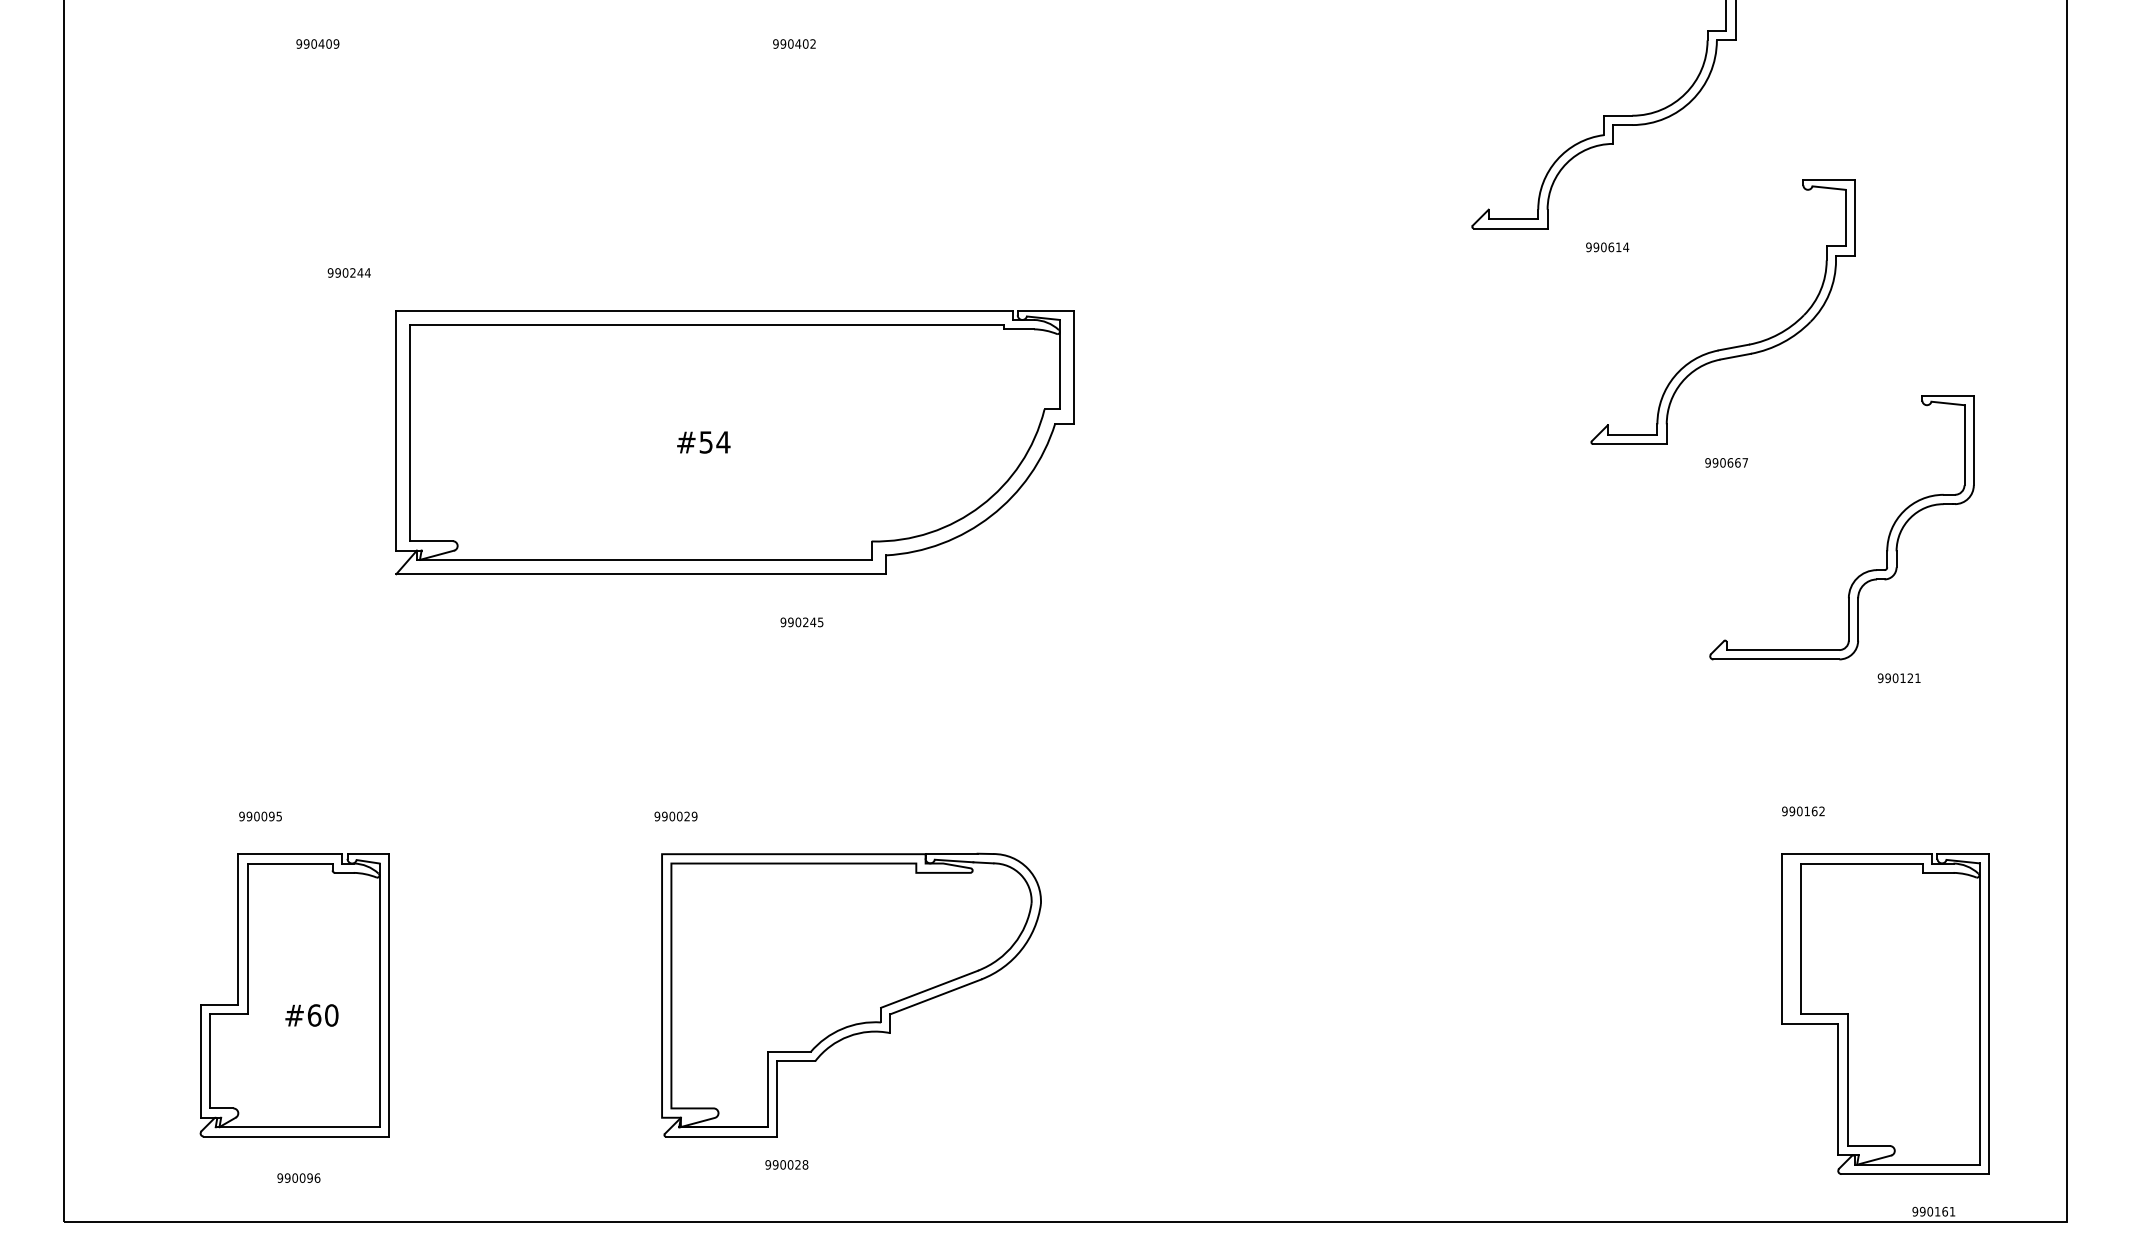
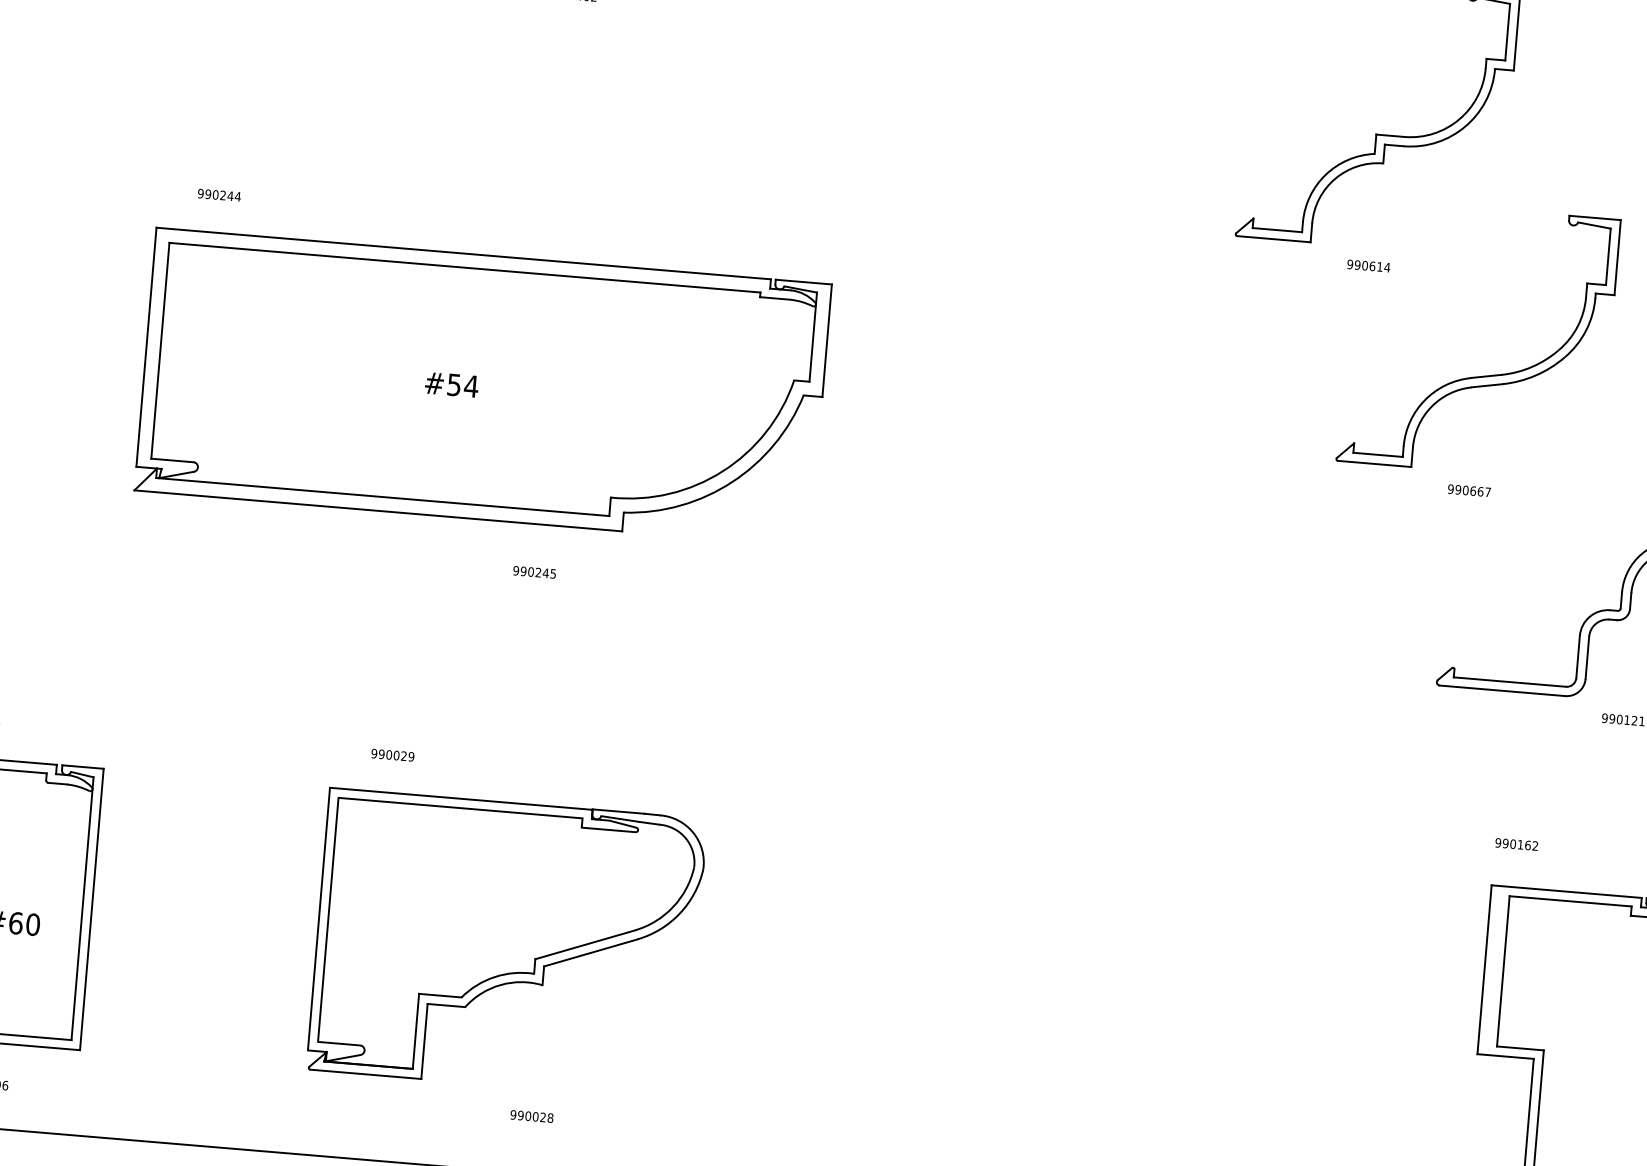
text: (348, 272) -> (218, 194), moved
part: (851, 994) -> (507, 943), moved
text: (786, 1164) -> (531, 1116), moved

